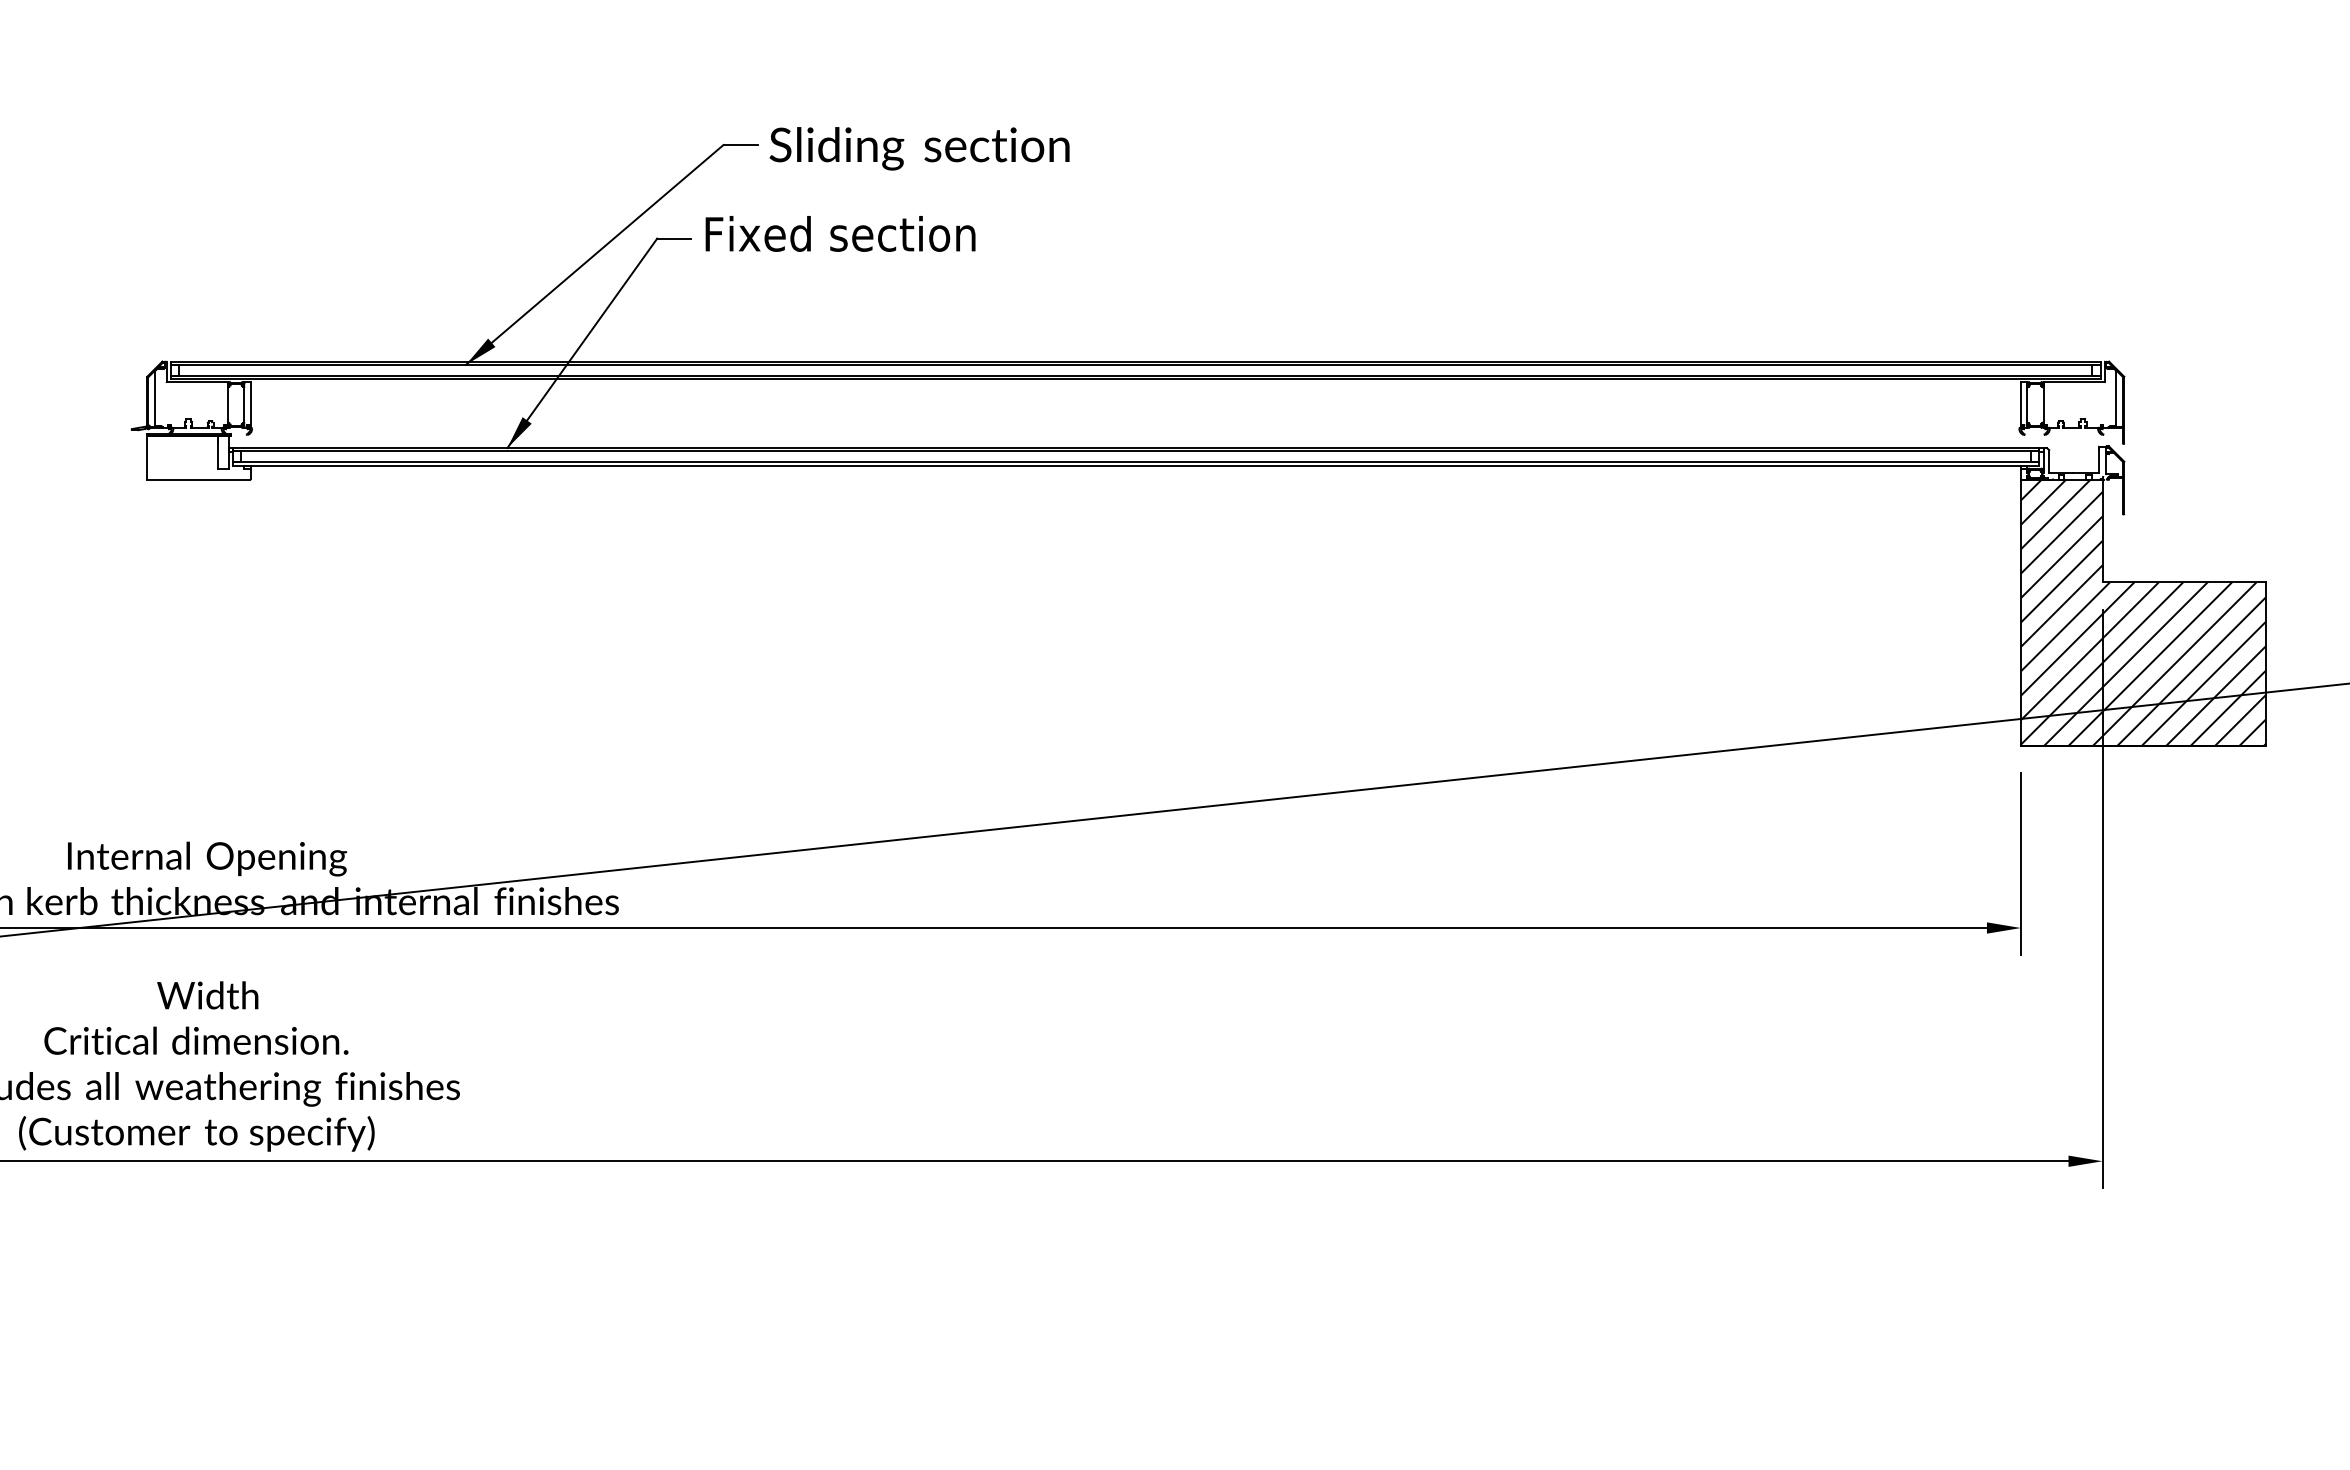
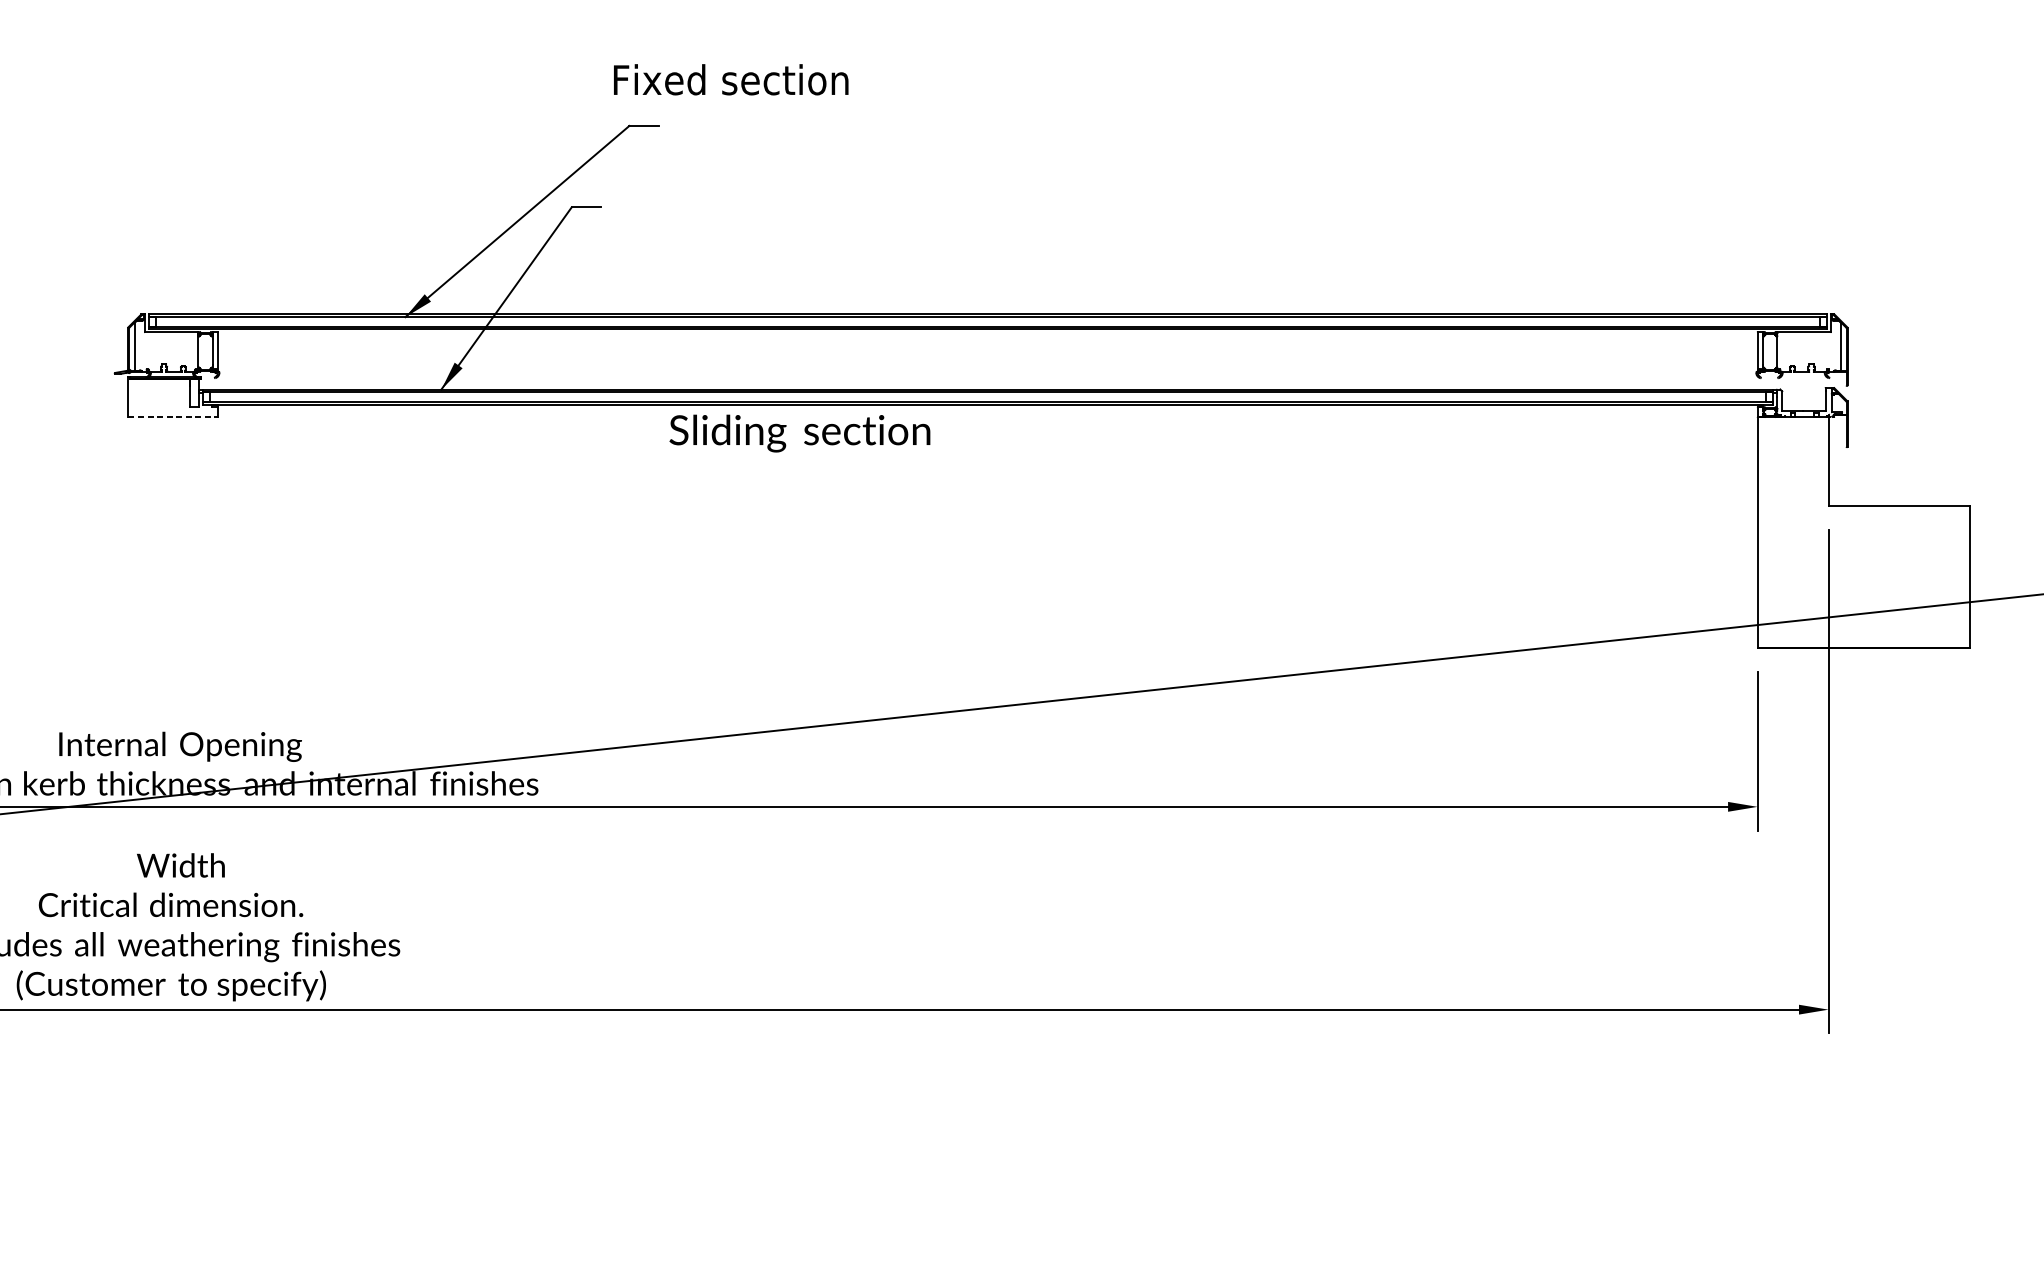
text: (919, 148) -> (799, 433), moved
text: (840, 233) -> (731, 79), moved
line: (198, 479) -> (172, 416), solid -> dashed
hatch: (2142, 612) -> (1863, 532), removed

